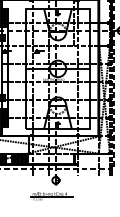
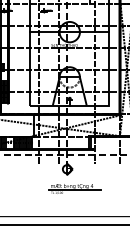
part: (51, 196) -> (74, 189), moved

